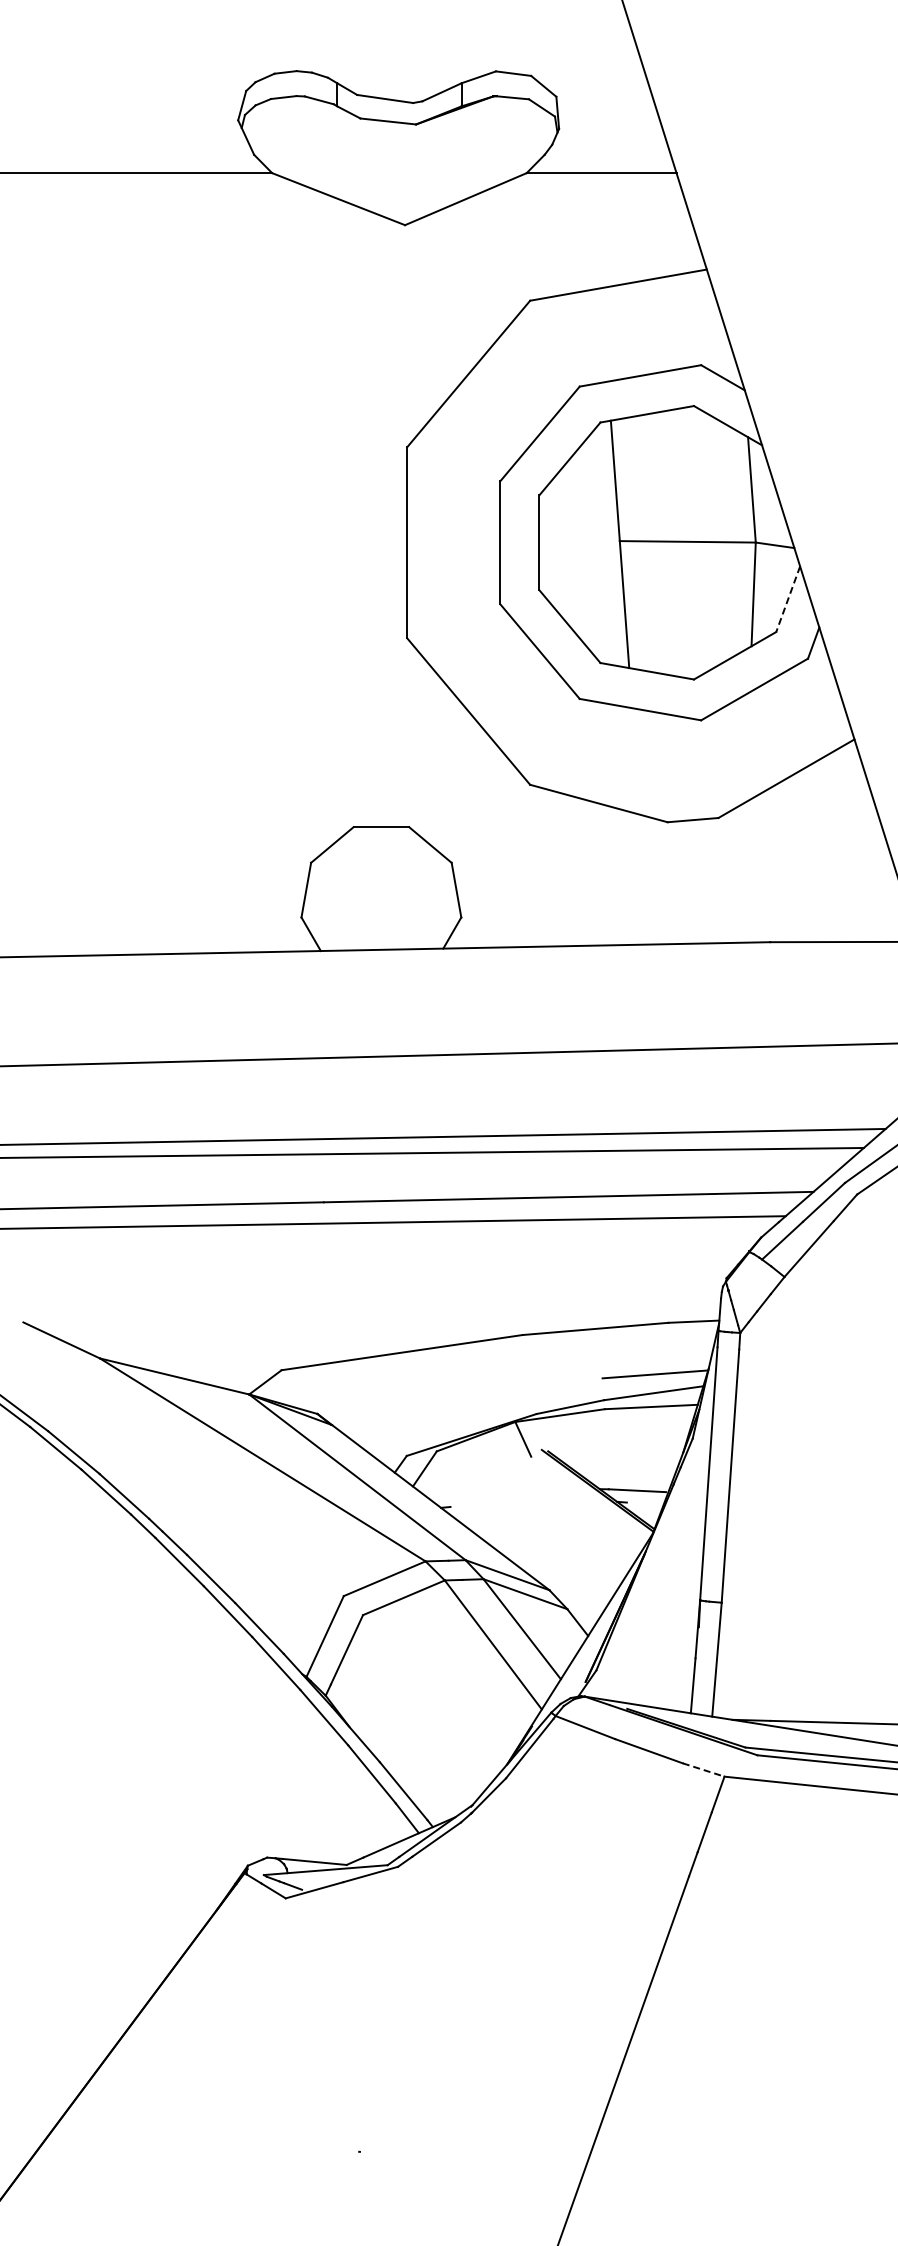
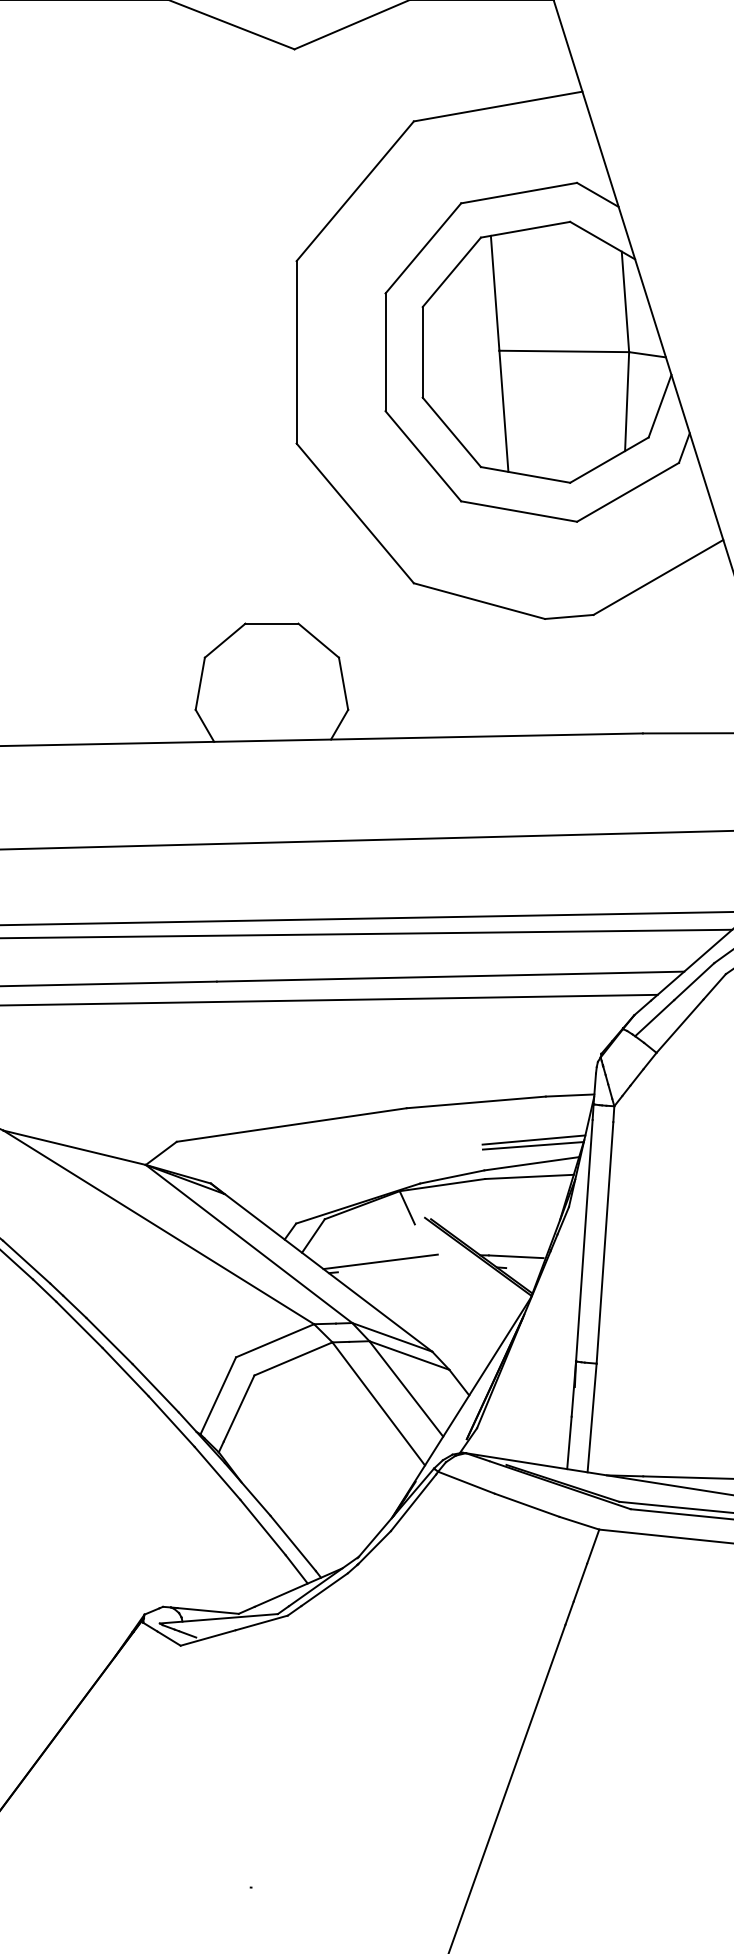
line: (788, 599) -> (660, 406), dashed -> solid
line: (655, 1368) -> (533, 1140), added
line: (495, 1495) -> (380, 1261), added
line: (703, 1770) -> (579, 1523), dashed -> solid

